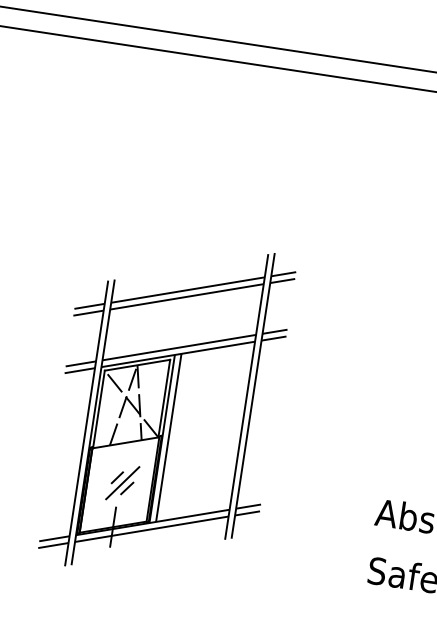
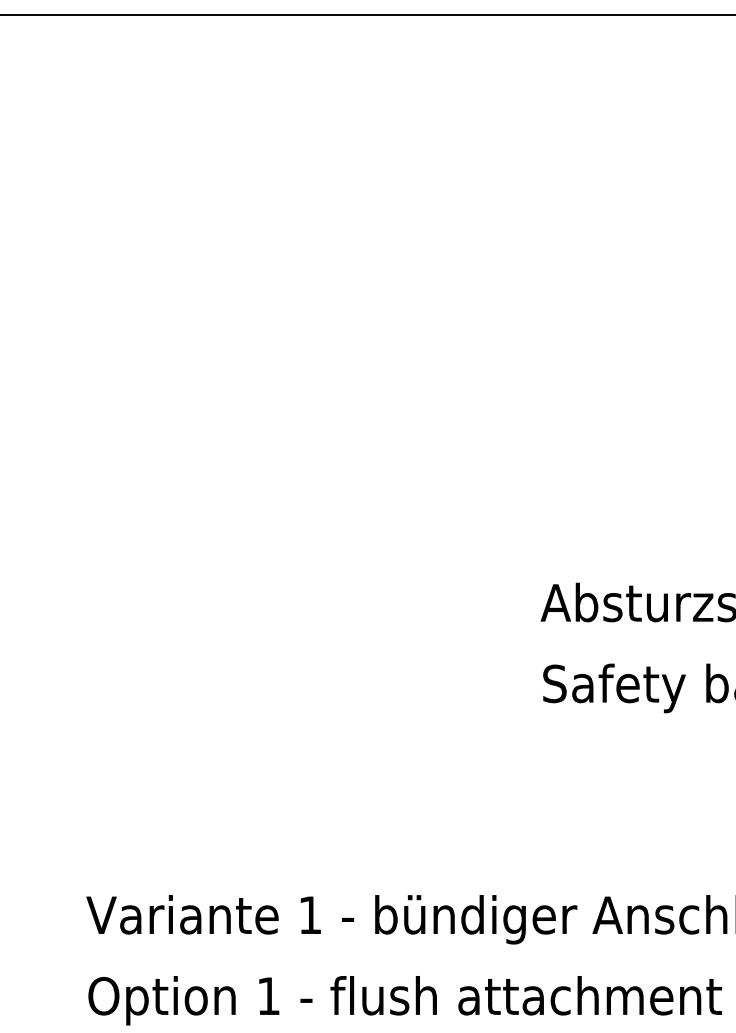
part: (167, 409) -> (233, 505), removed

